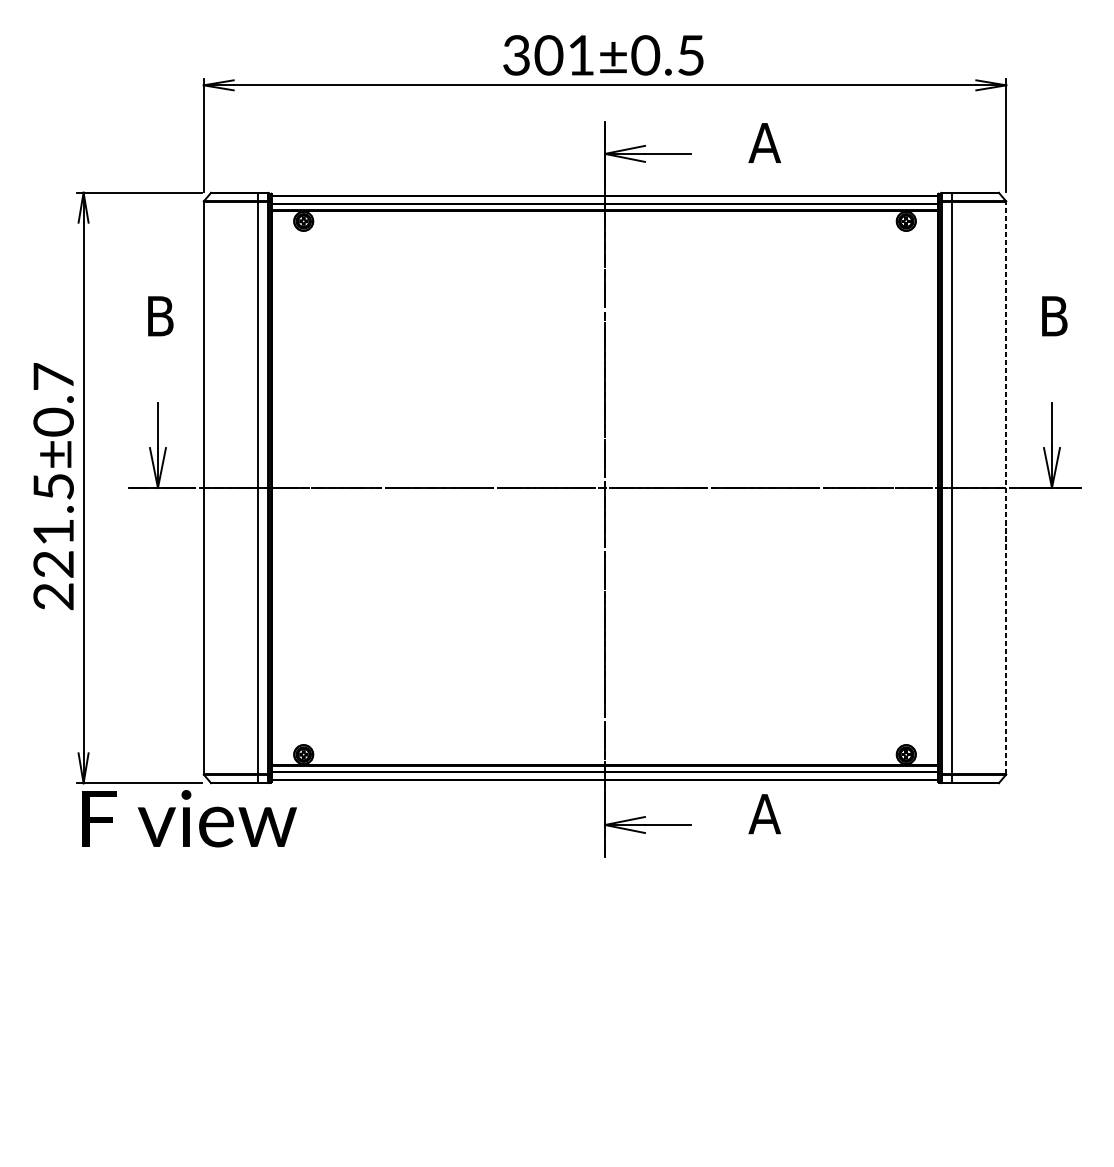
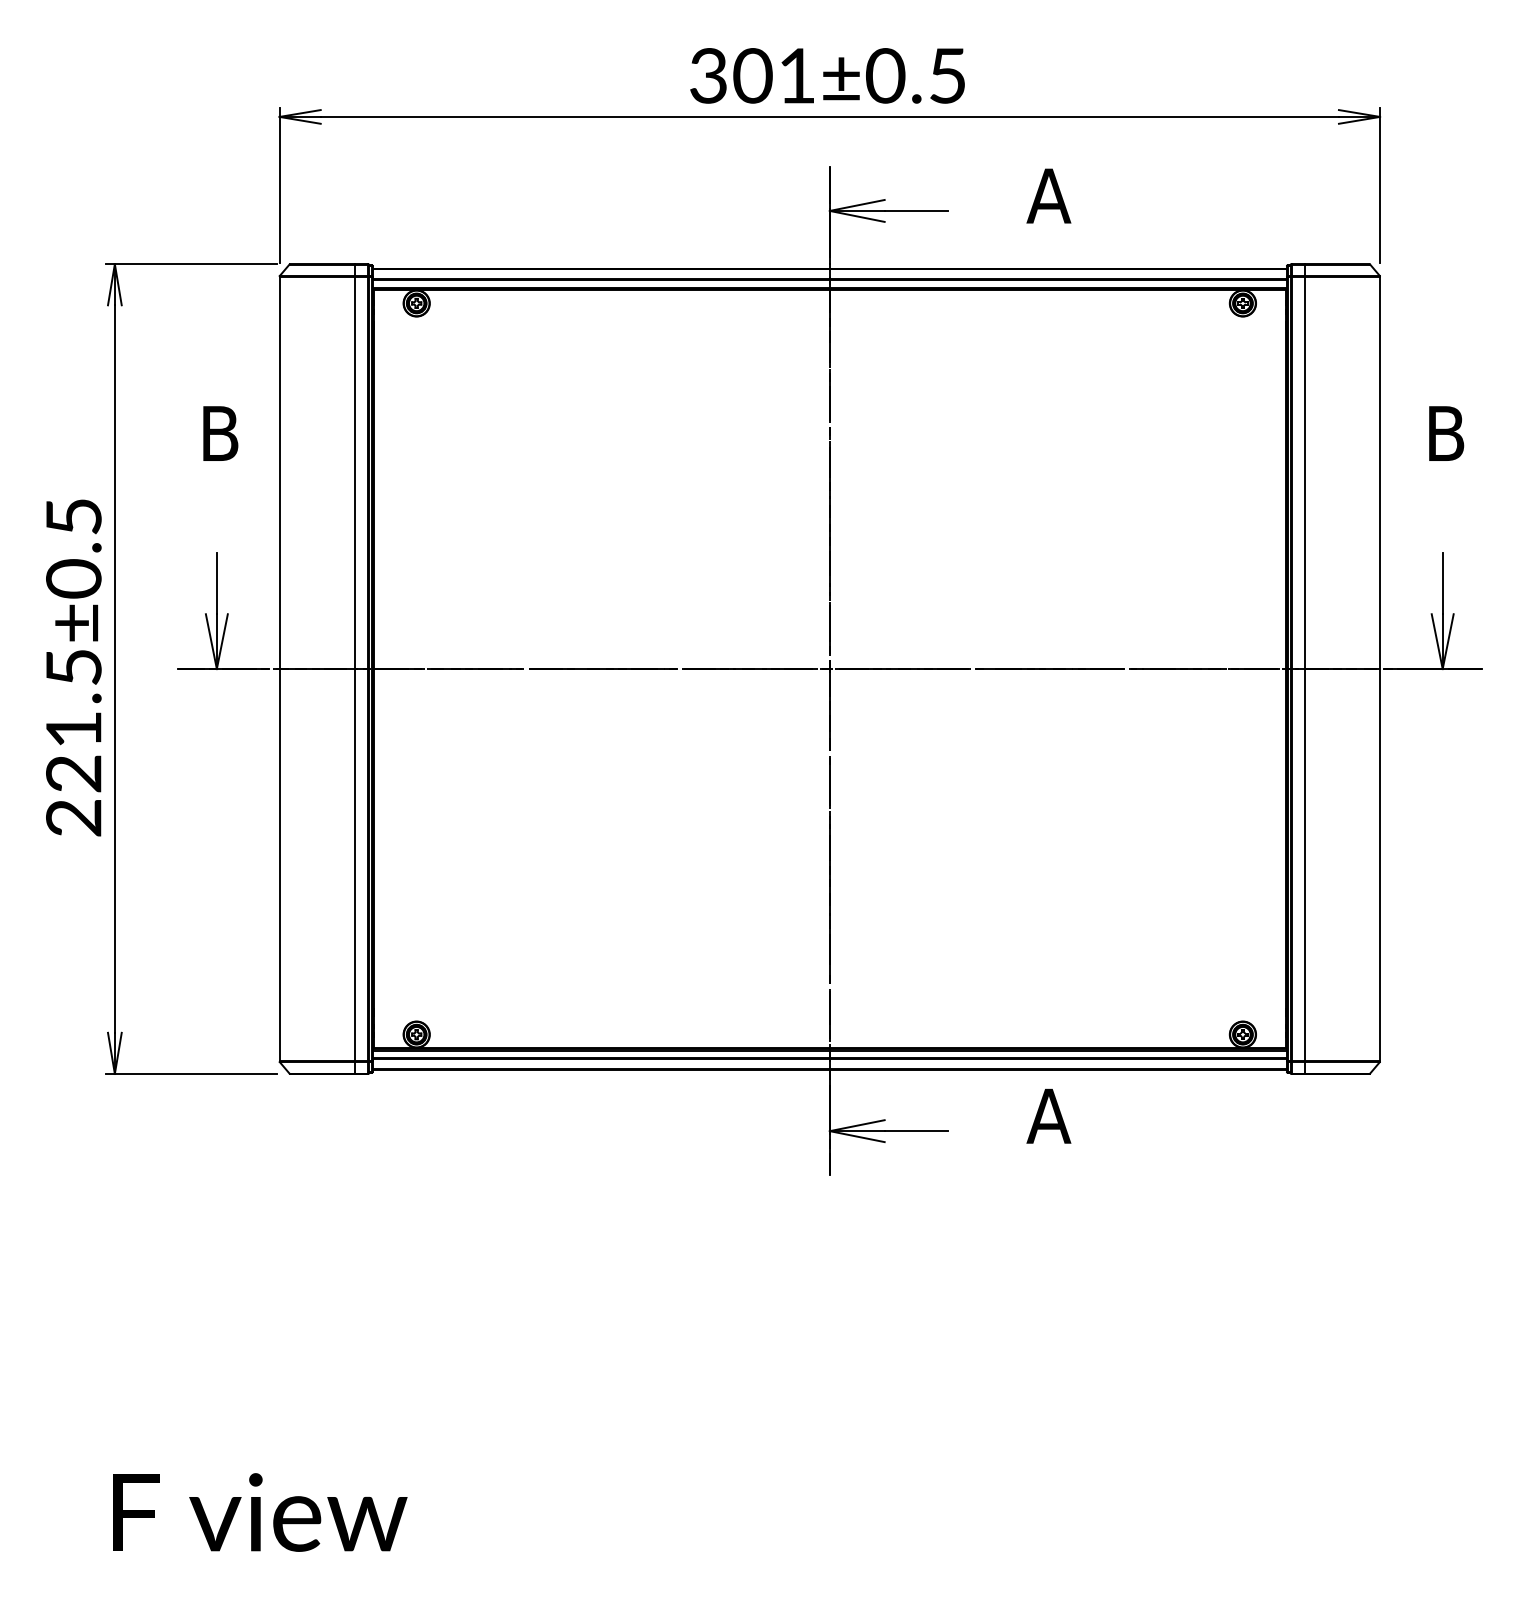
text: (53, 376) -> (73, 515), 221.5±0.7 -> 221.5±0.5
line: (1006, 487) -> (1380, 668), dashed -> solid
text: (189, 818) -> (260, 1512), moved

